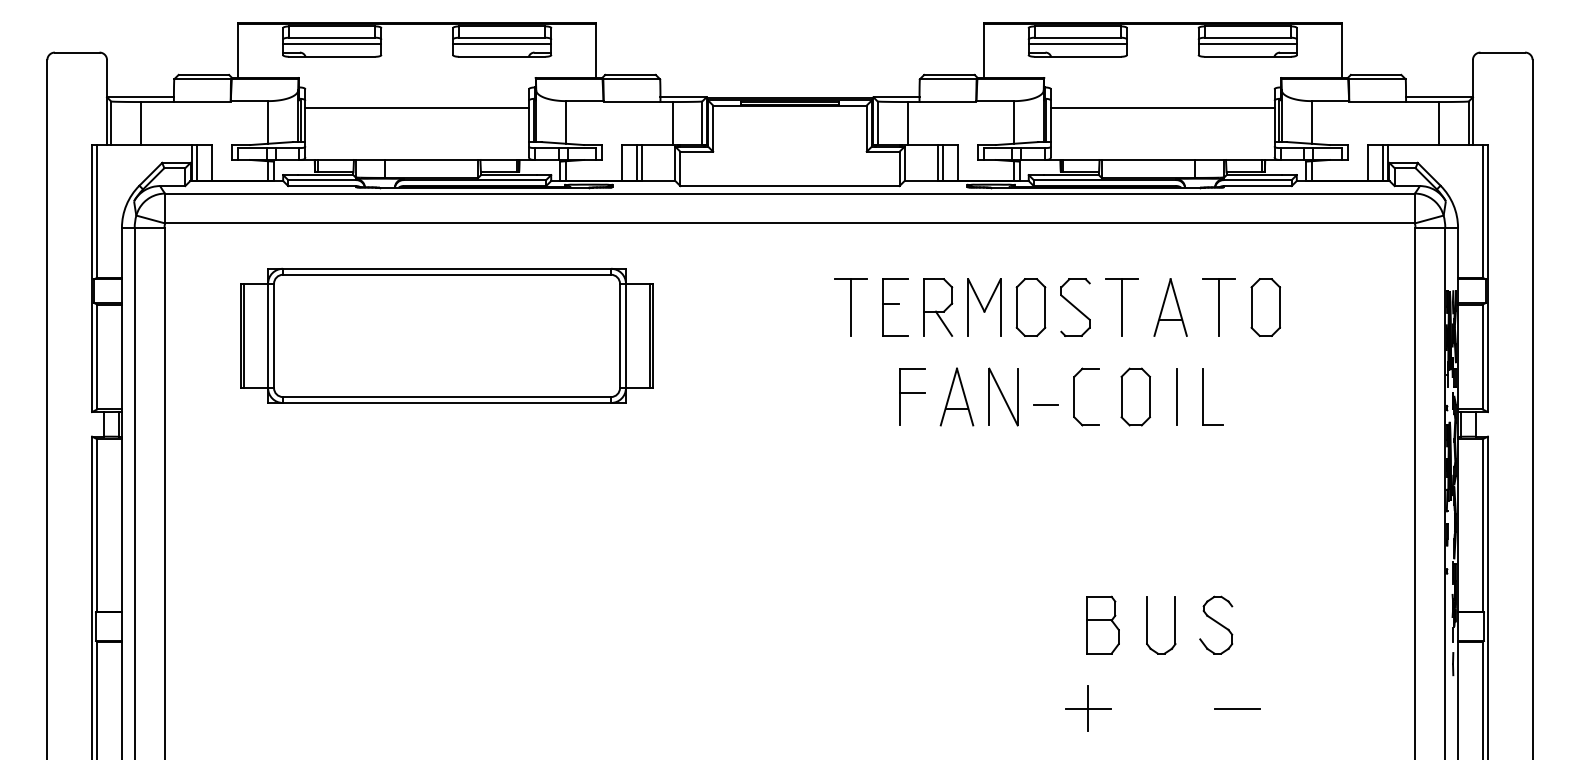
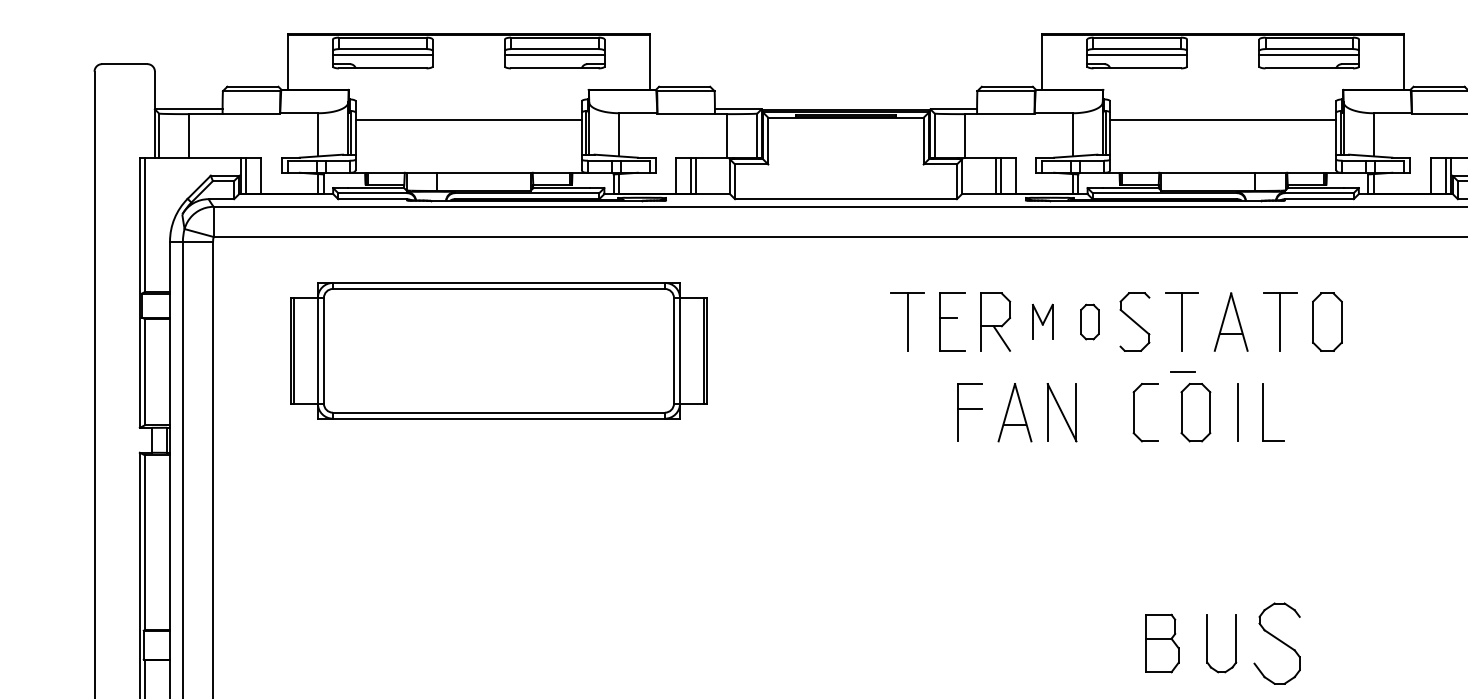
part: (984, 307) -> (1042, 322), size x0.6
part: (1030, 307) -> (1089, 322), size x0.6
line: (1045, 404) -> (1182, 371), moved
part: (1216, 624) -> (1277, 642), size x1.4

